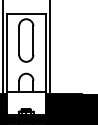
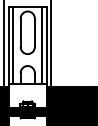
line: (12, 52) -> (13, 44), added
line: (41, 52) -> (42, 44), added

